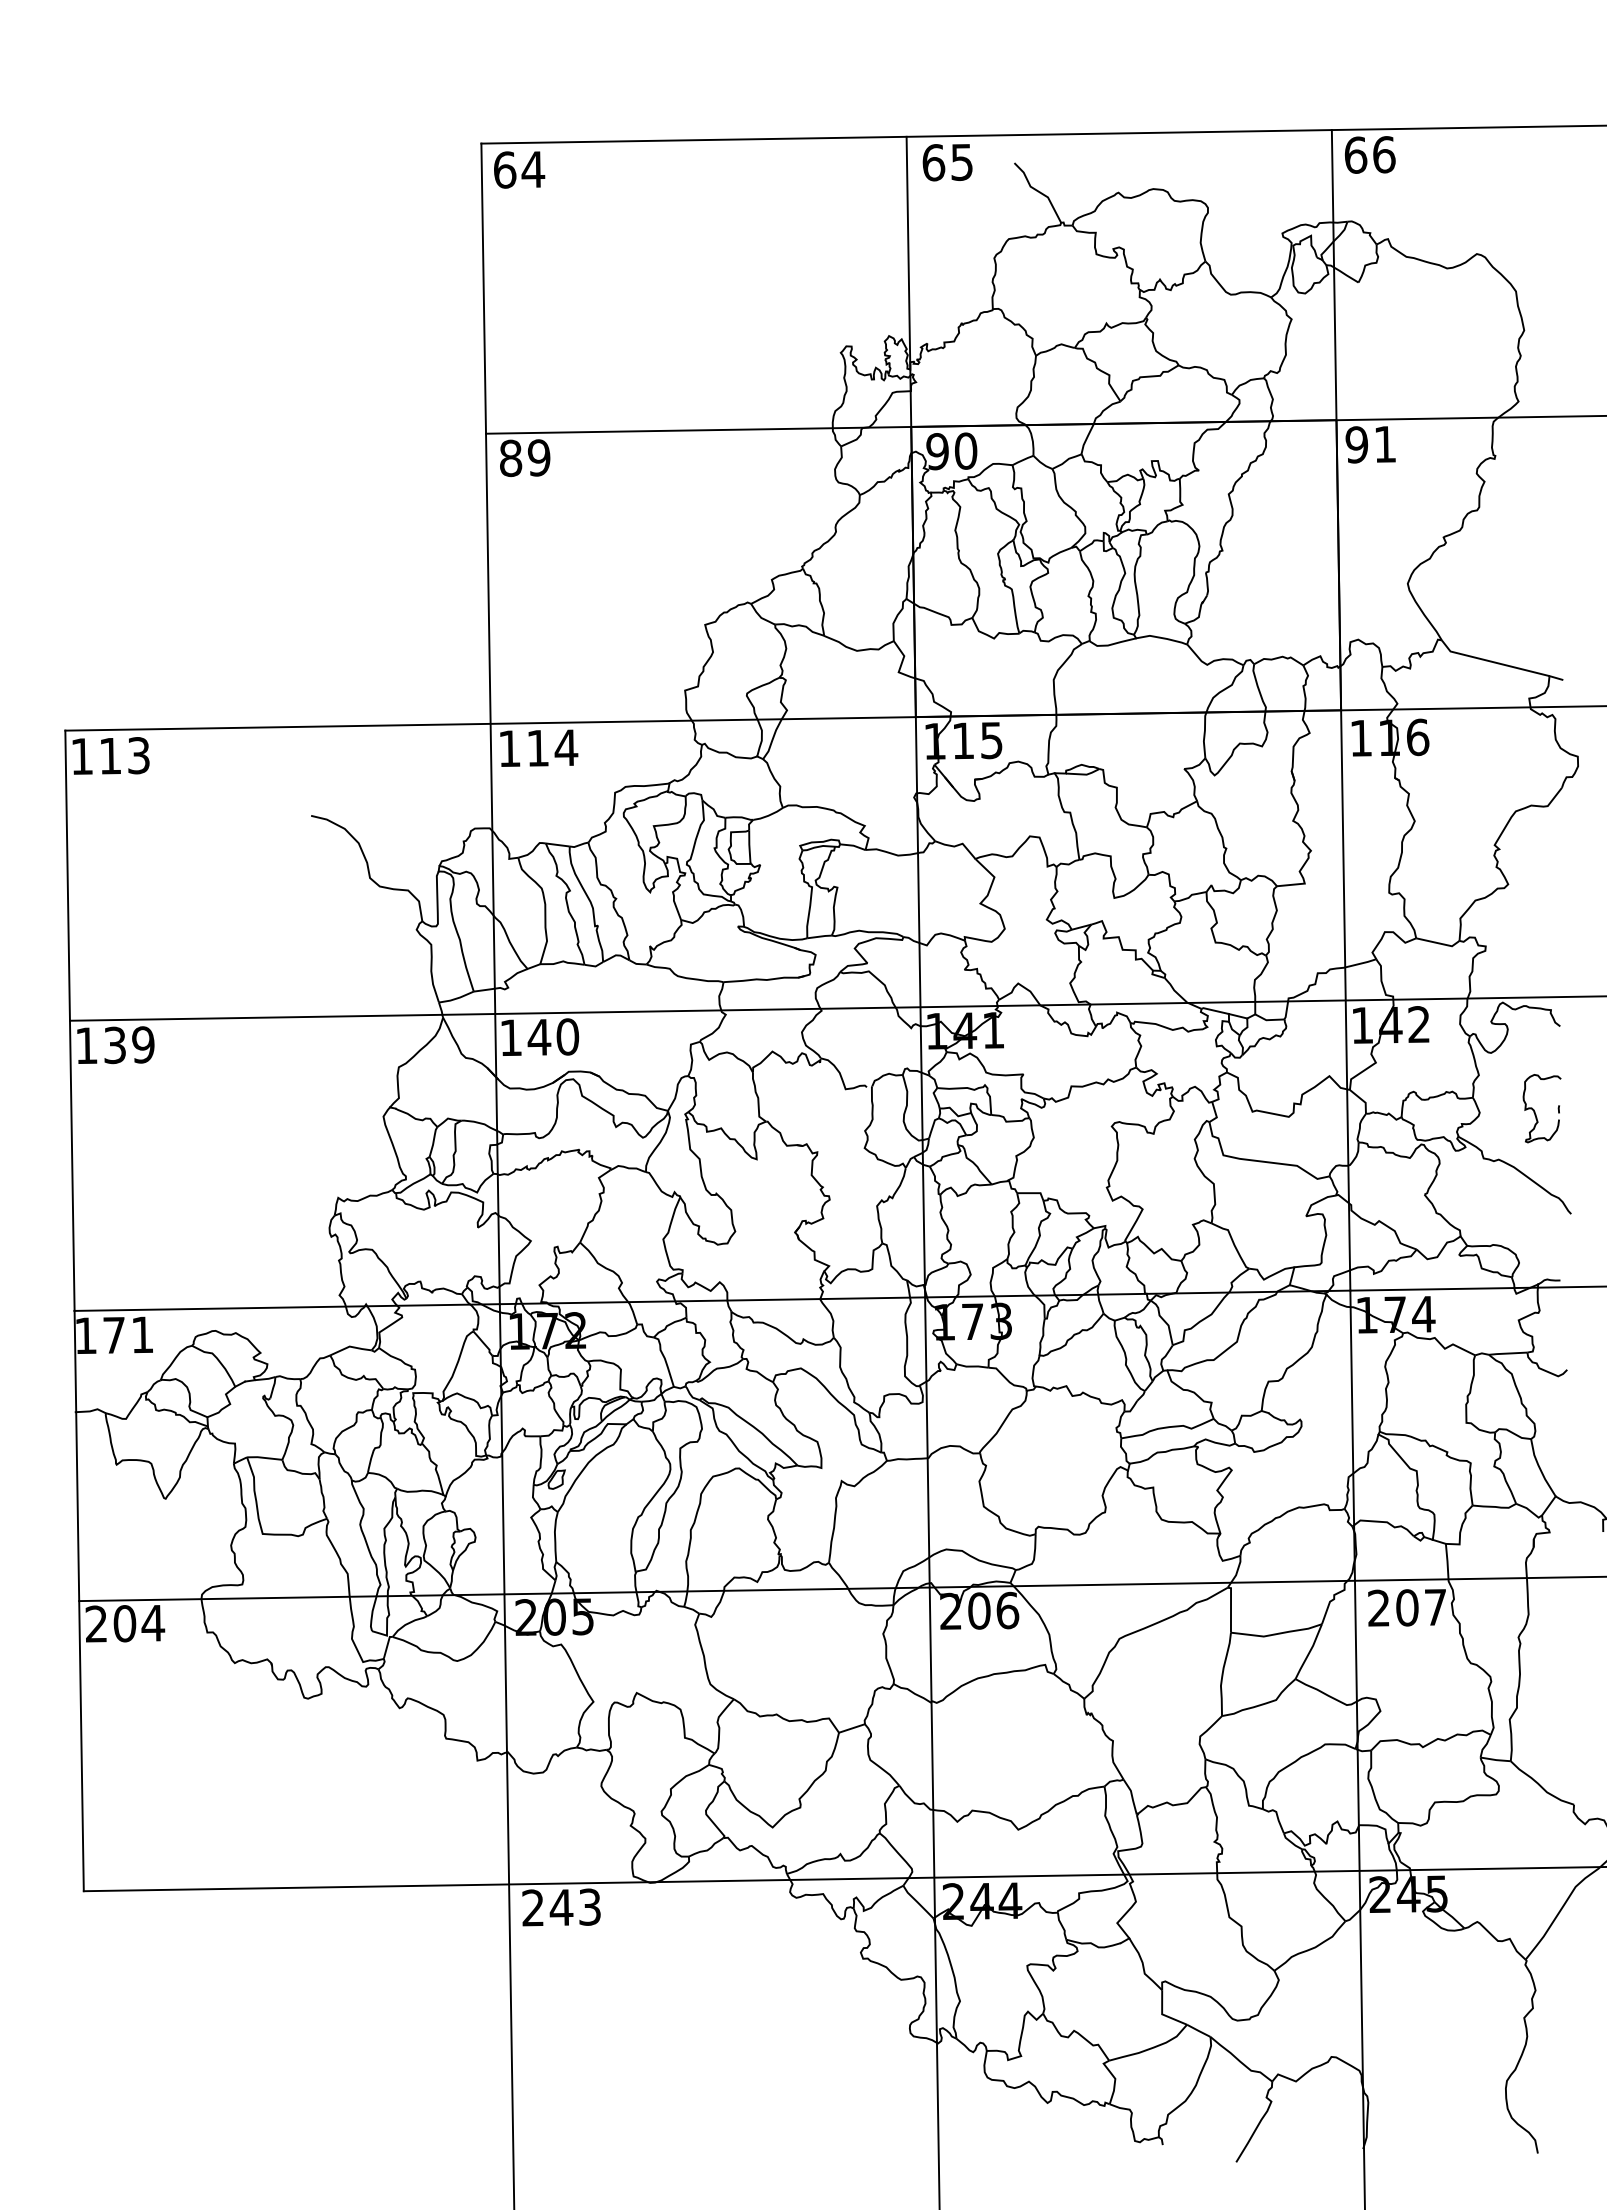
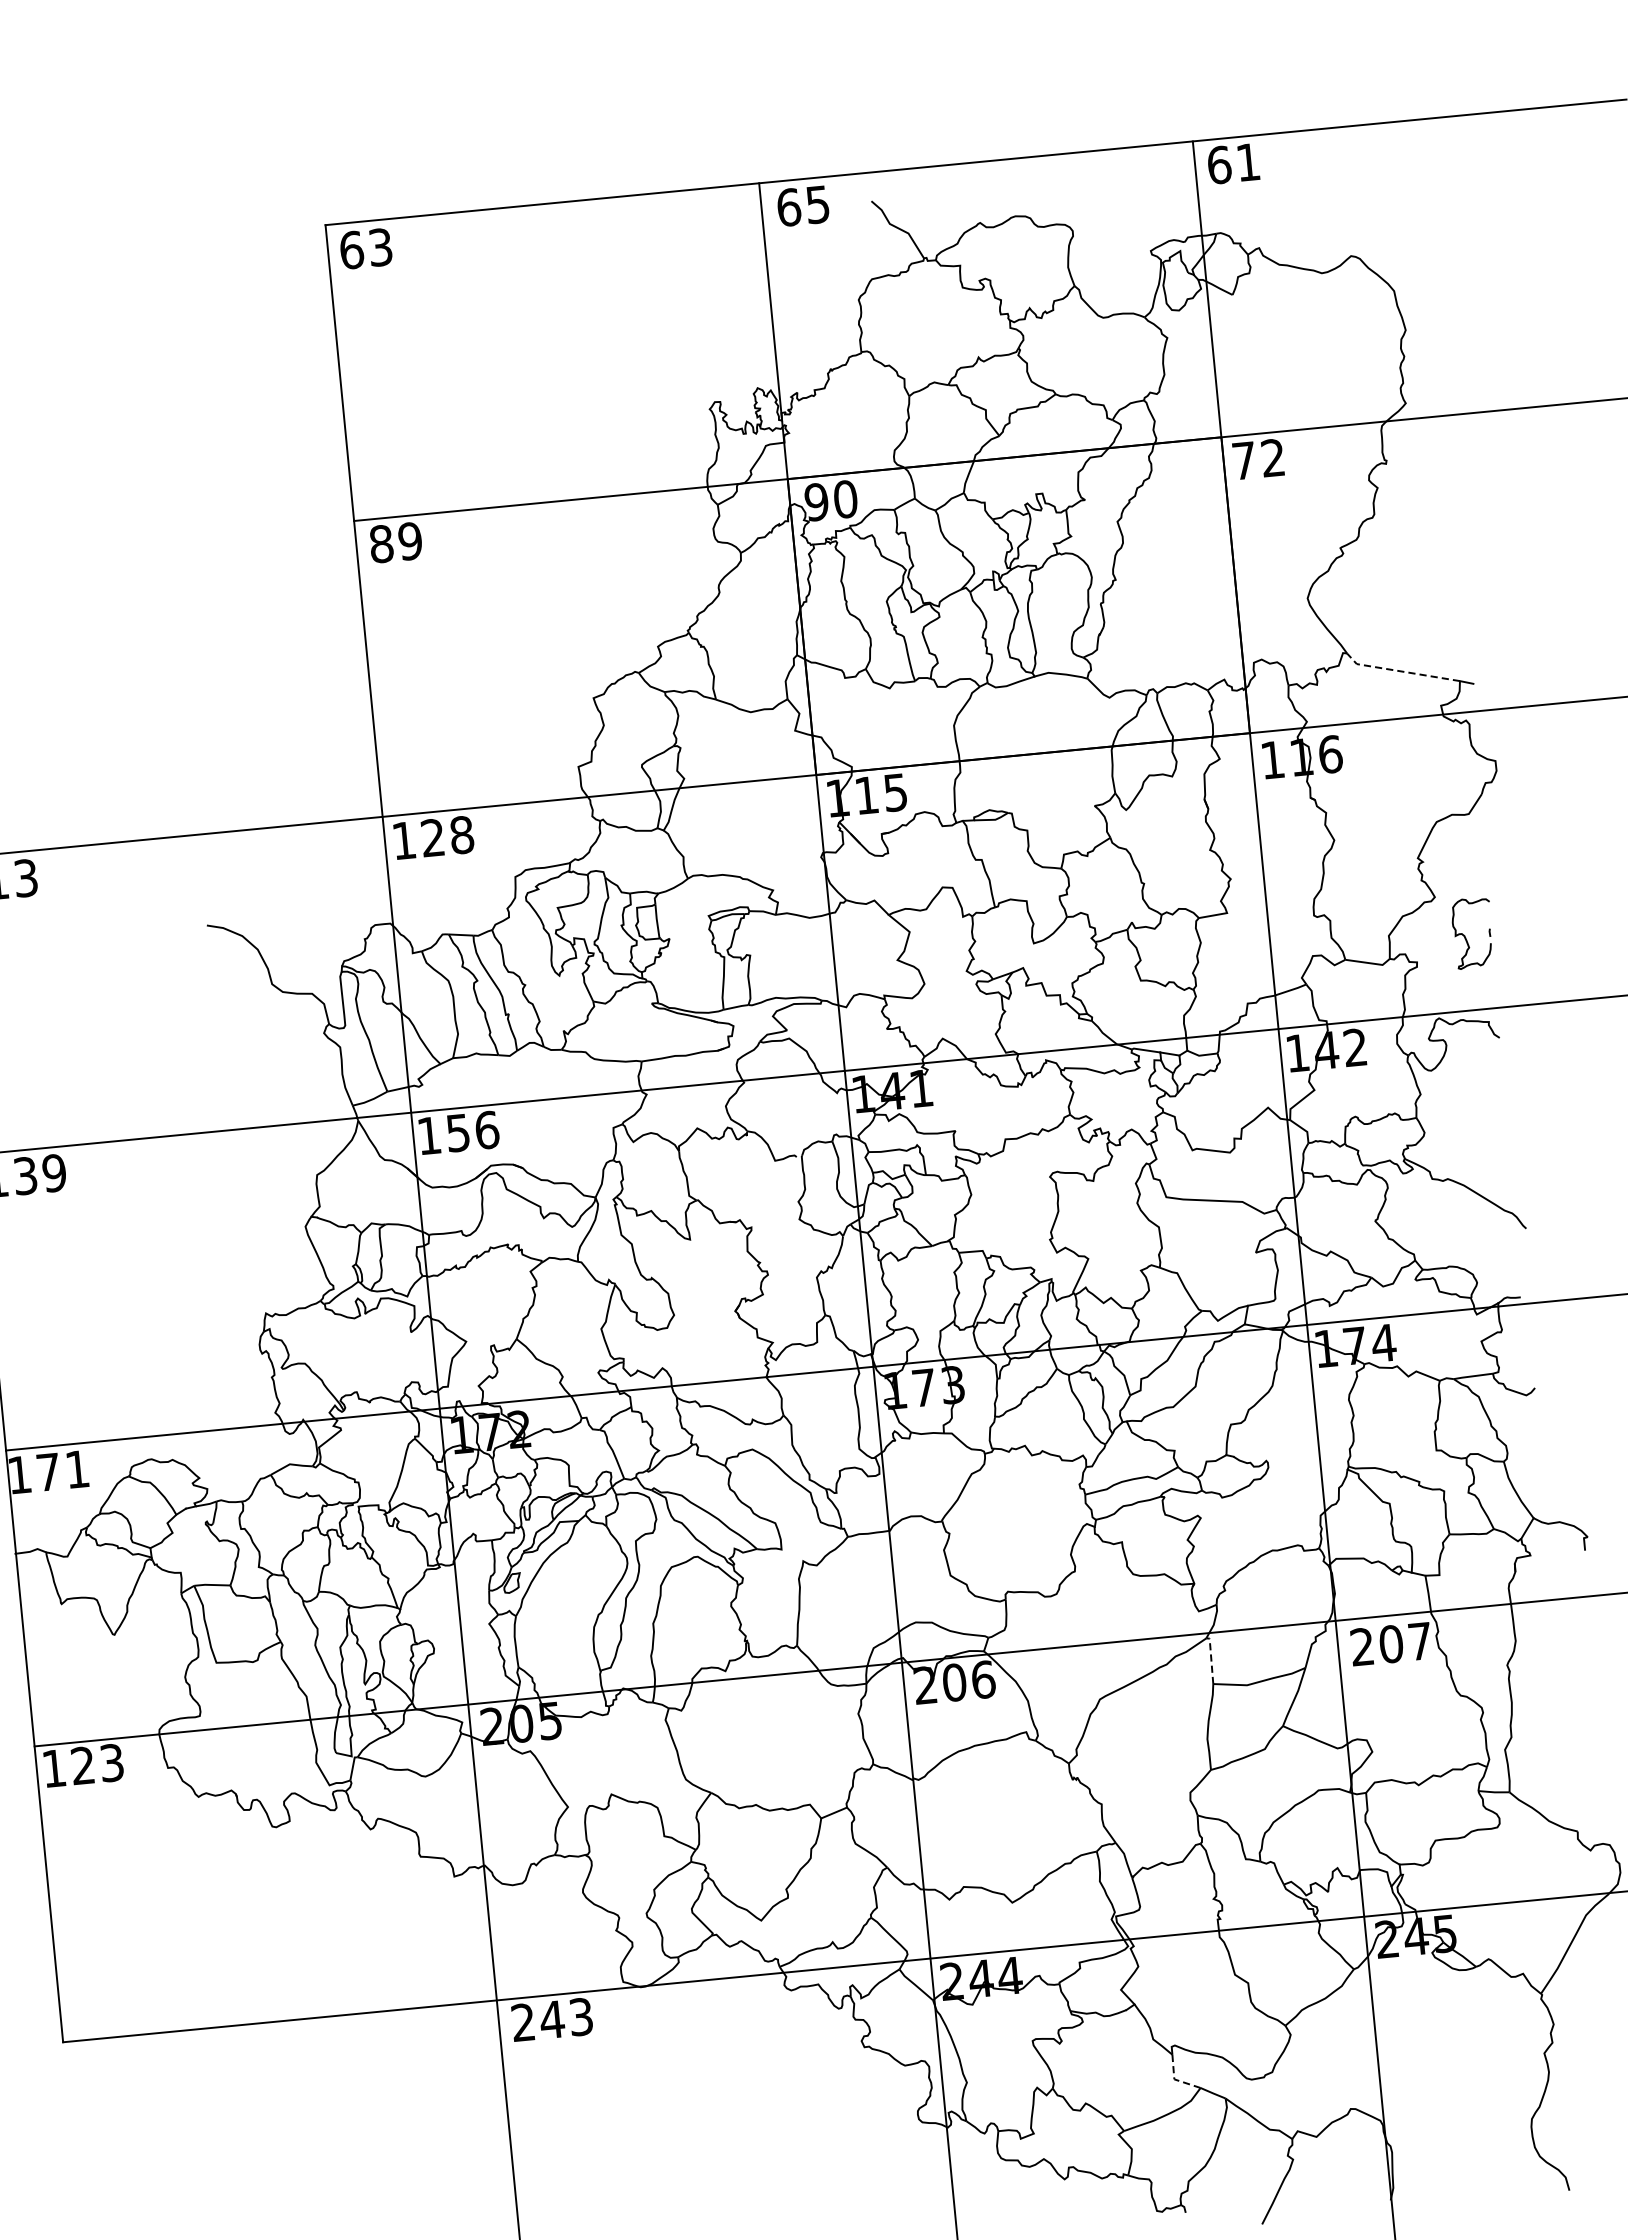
text: (1384, 154) -> (1248, 162), 66 -> 61
text: (533, 169) -> (380, 247), 64 -> 63
text: (1370, 444) -> (1258, 459), 91 -> 72
line: (1491, 661) -> (1399, 670), solid -> dashed
text: (552, 747) -> (447, 835), 114 -> 128
text: (553, 1037) -> (472, 1131), 140 -> 156
part: (1535, 1111) -> (1466, 936), moved
line: (1231, 1607) -> (1211, 1658), solid -> dashed
text: (125, 1623) -> (83, 1765), 204 -> 123
line: (1163, 2014) -> (1175, 2079), solid -> dashed

